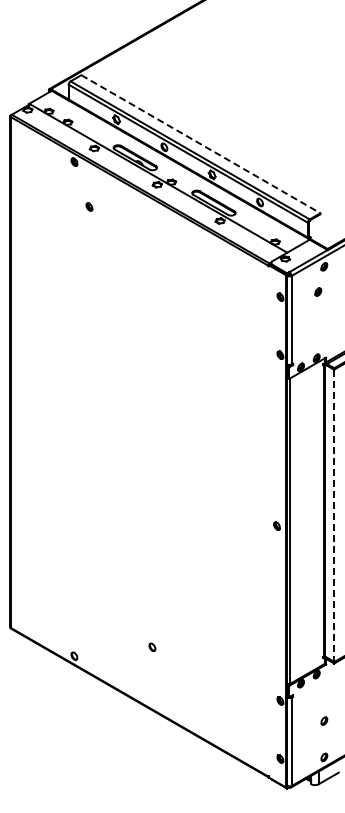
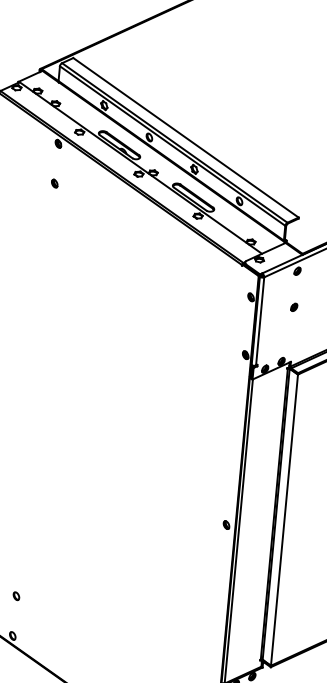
line: (201, 144) -> (186, 138), dashed -> solid
part: (89, 206) -> (54, 183), moved
part: (318, 291) -> (294, 306), moved
line: (334, 516) -> (284, 520), dashed -> solid
part: (152, 647) -> (16, 596), moved

